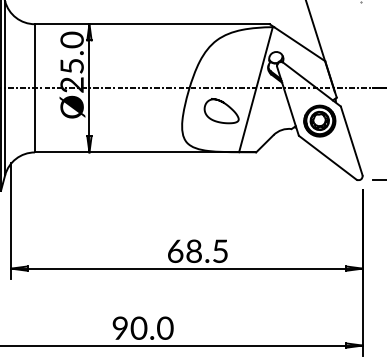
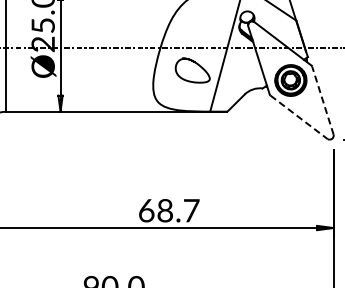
line: (351, 141) -> (322, 100), solid -> dashed
line: (327, 157) -> (298, 116), solid -> dashed
text: (220, 250) -> (191, 209), 68.5 -> 68.7

